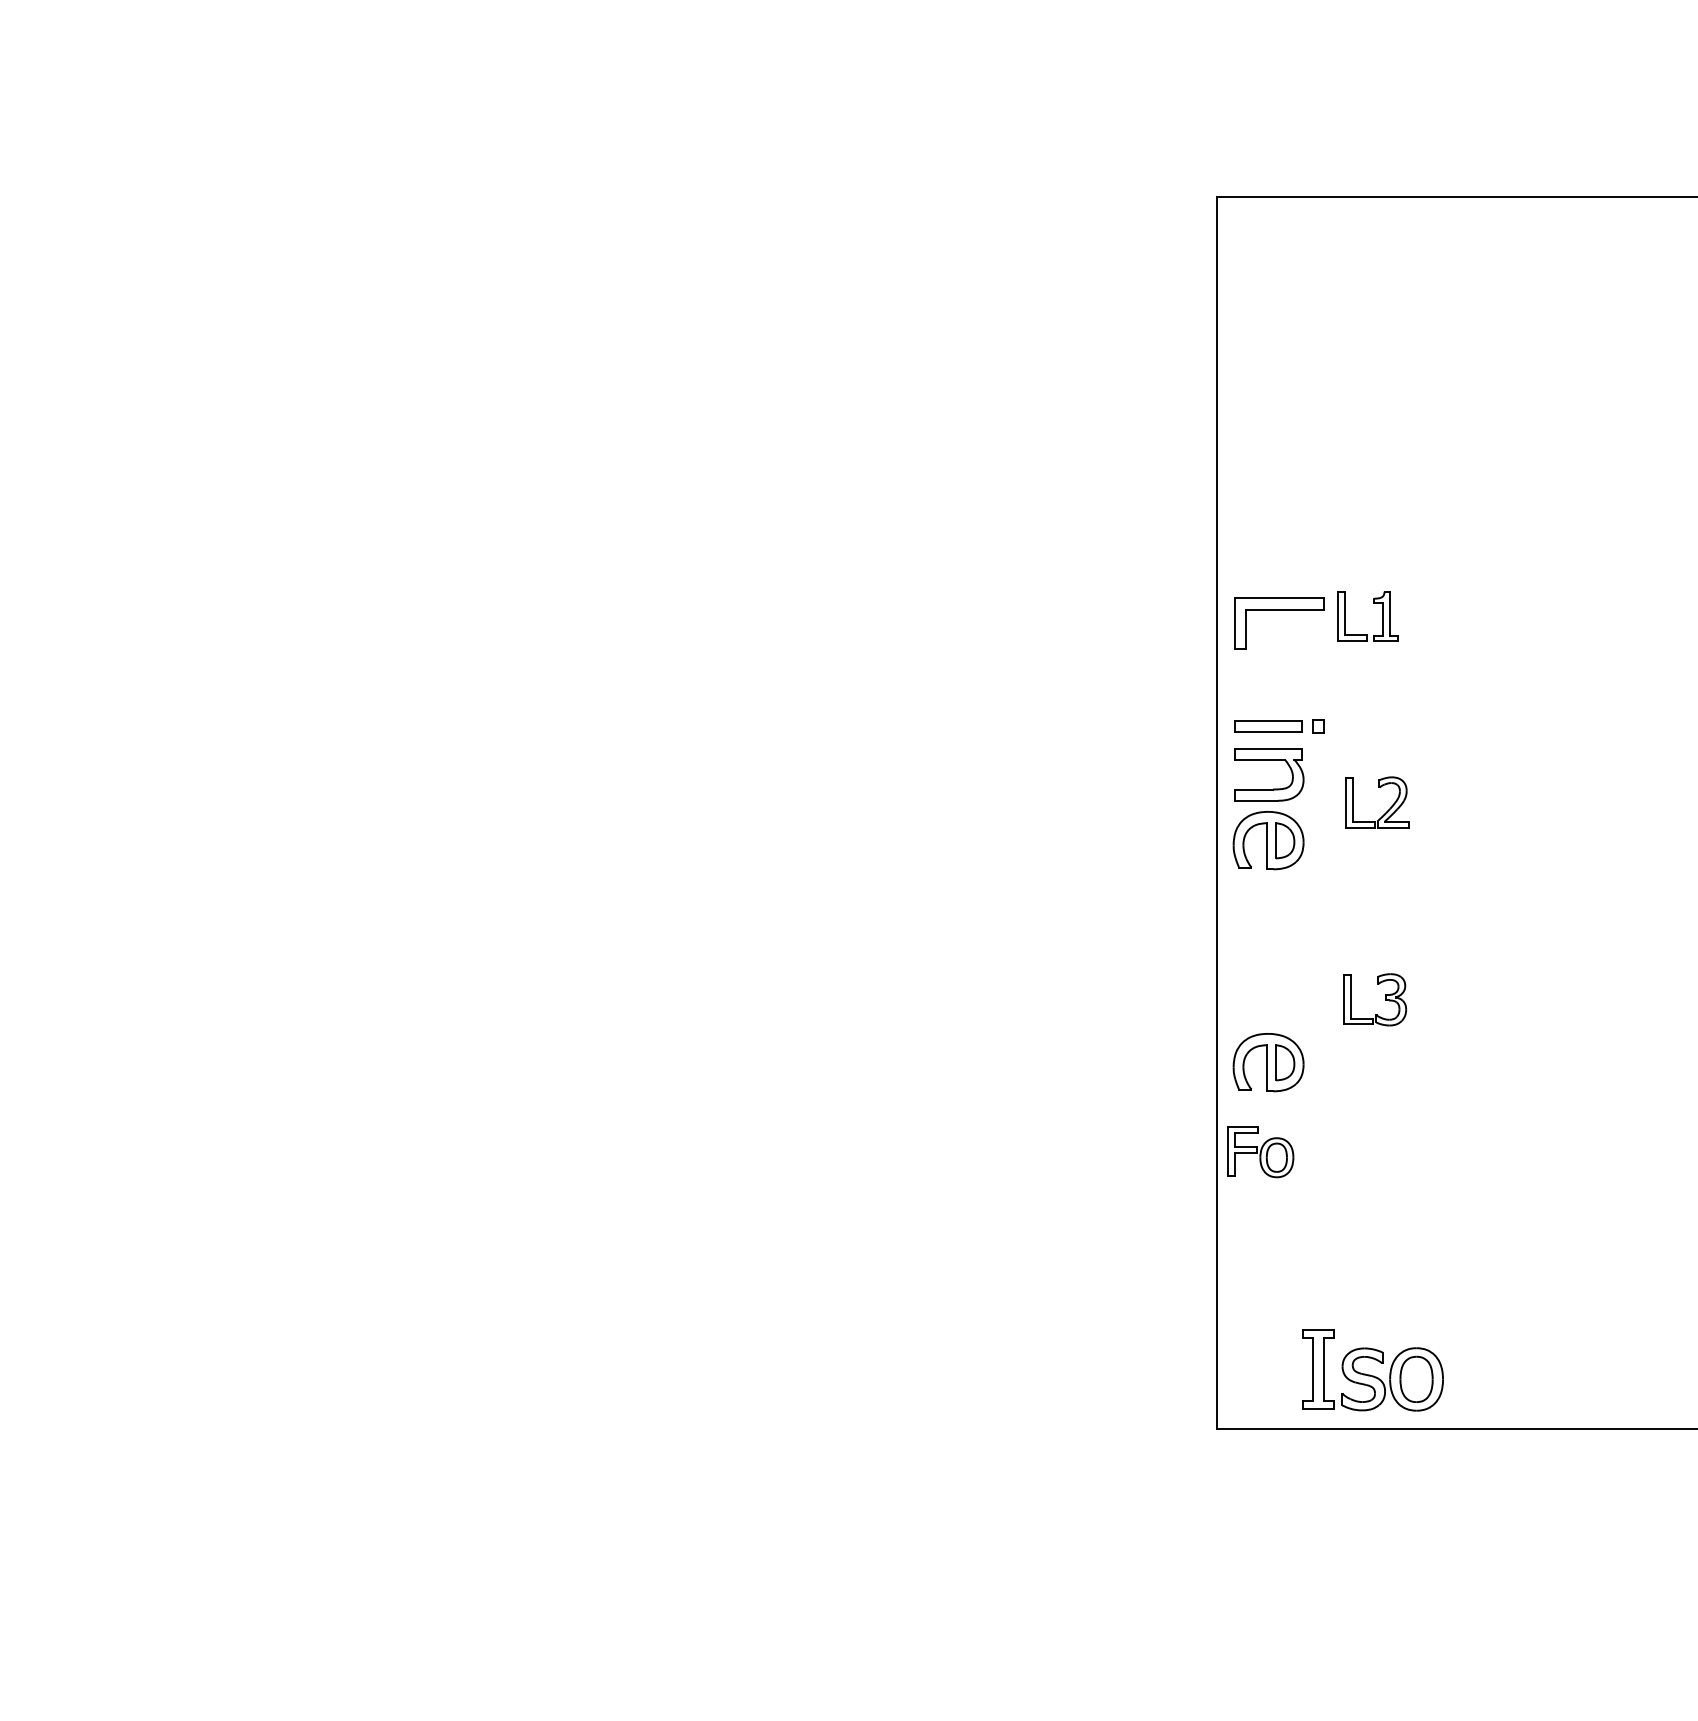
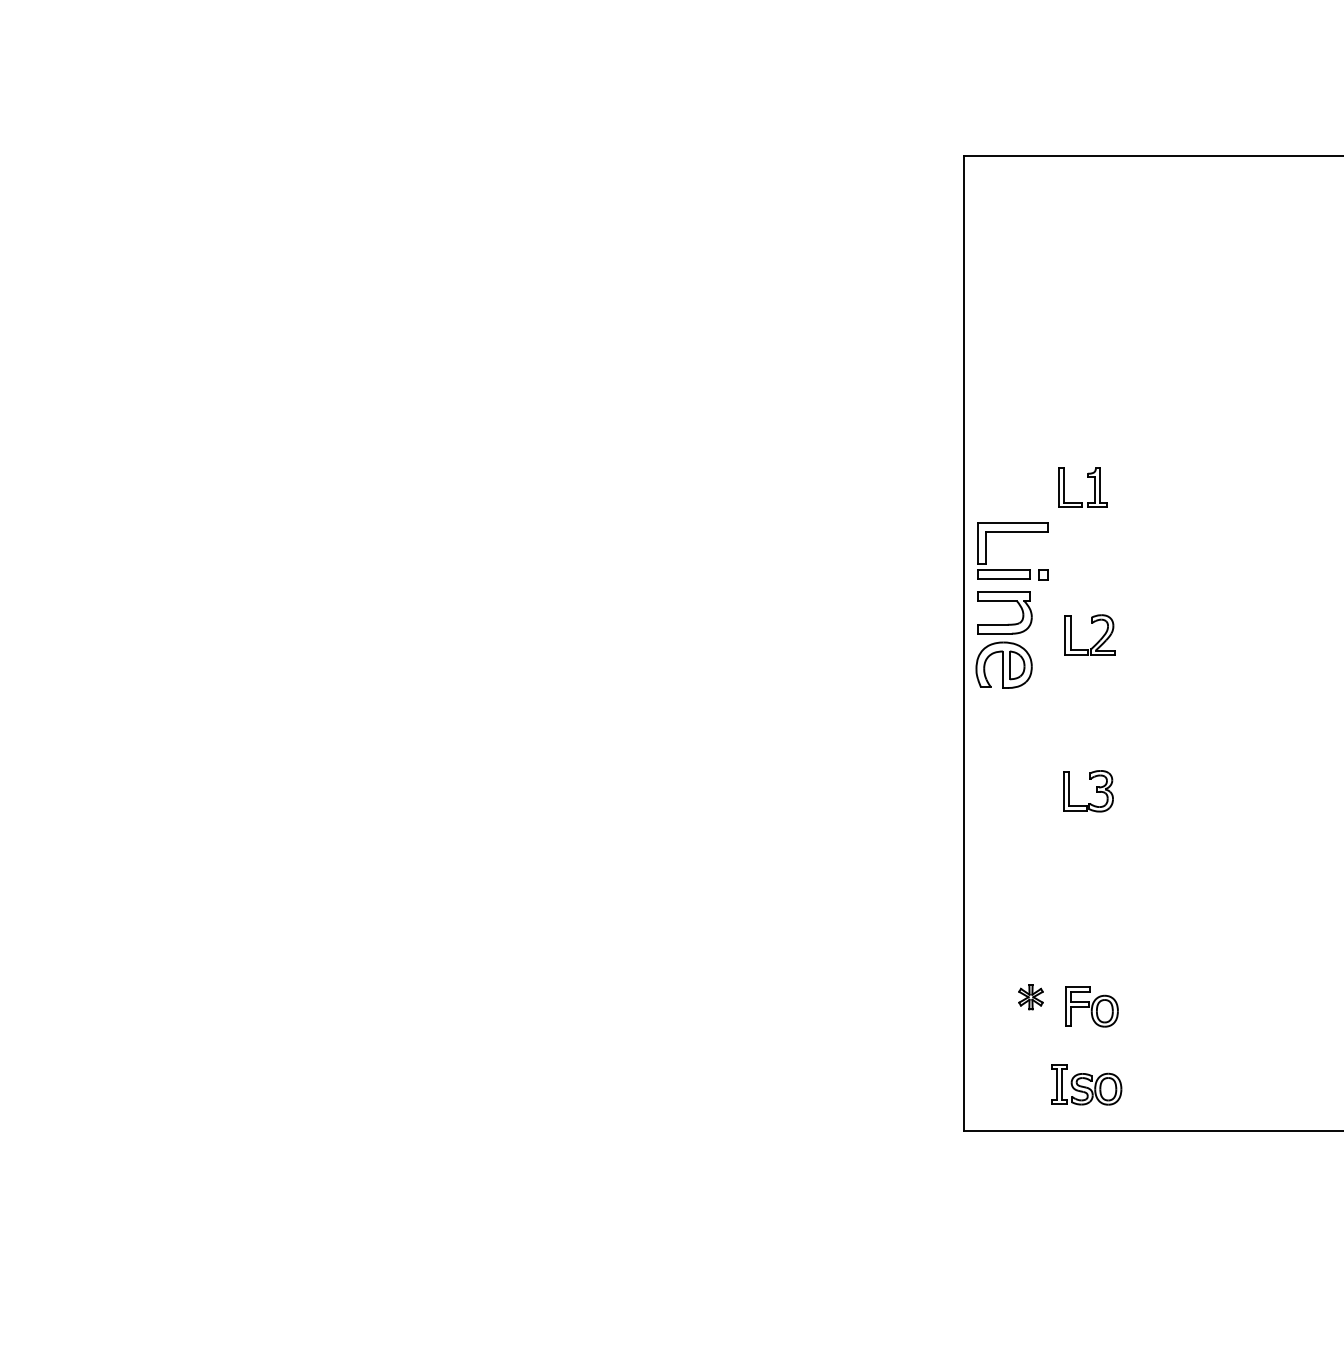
part: (1279, 610) -> (1012, 532), moved
part: (1268, 1062) -> (1004, 840), removed
part: (1260, 1152) -> (1091, 1007), moved
part: (1302, 1259) -> (1030, 996), added
part: (1372, 1370) -> (1086, 1084), size x0.62

